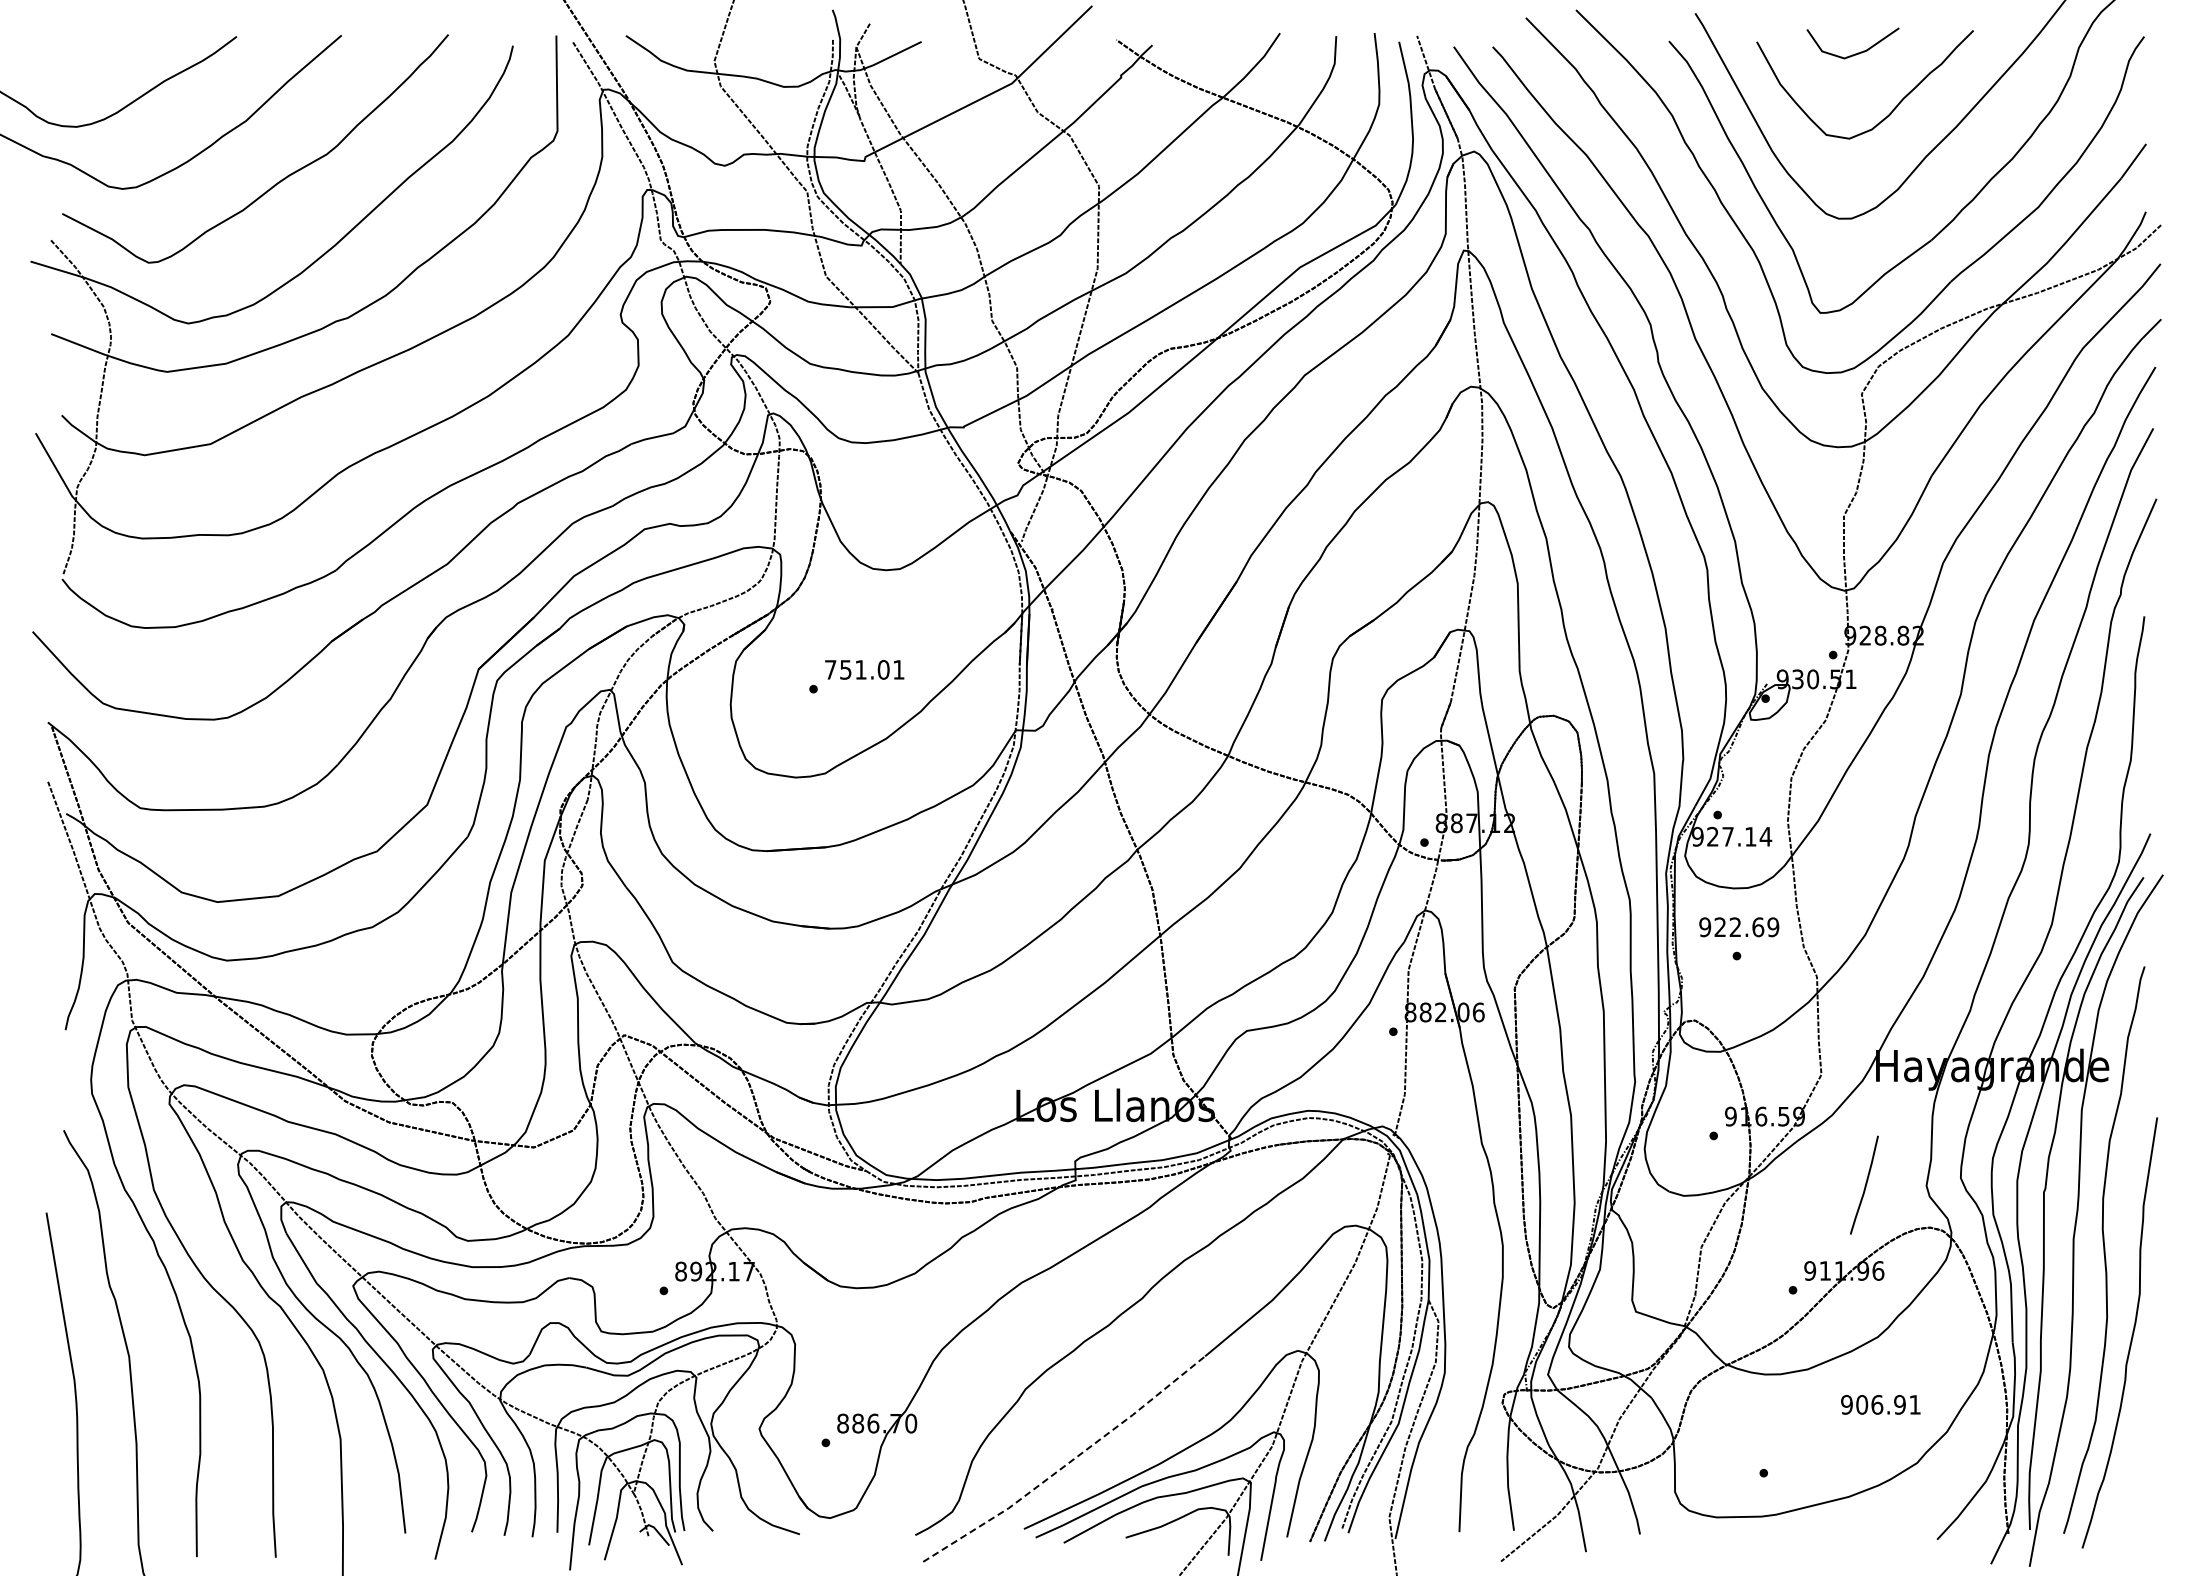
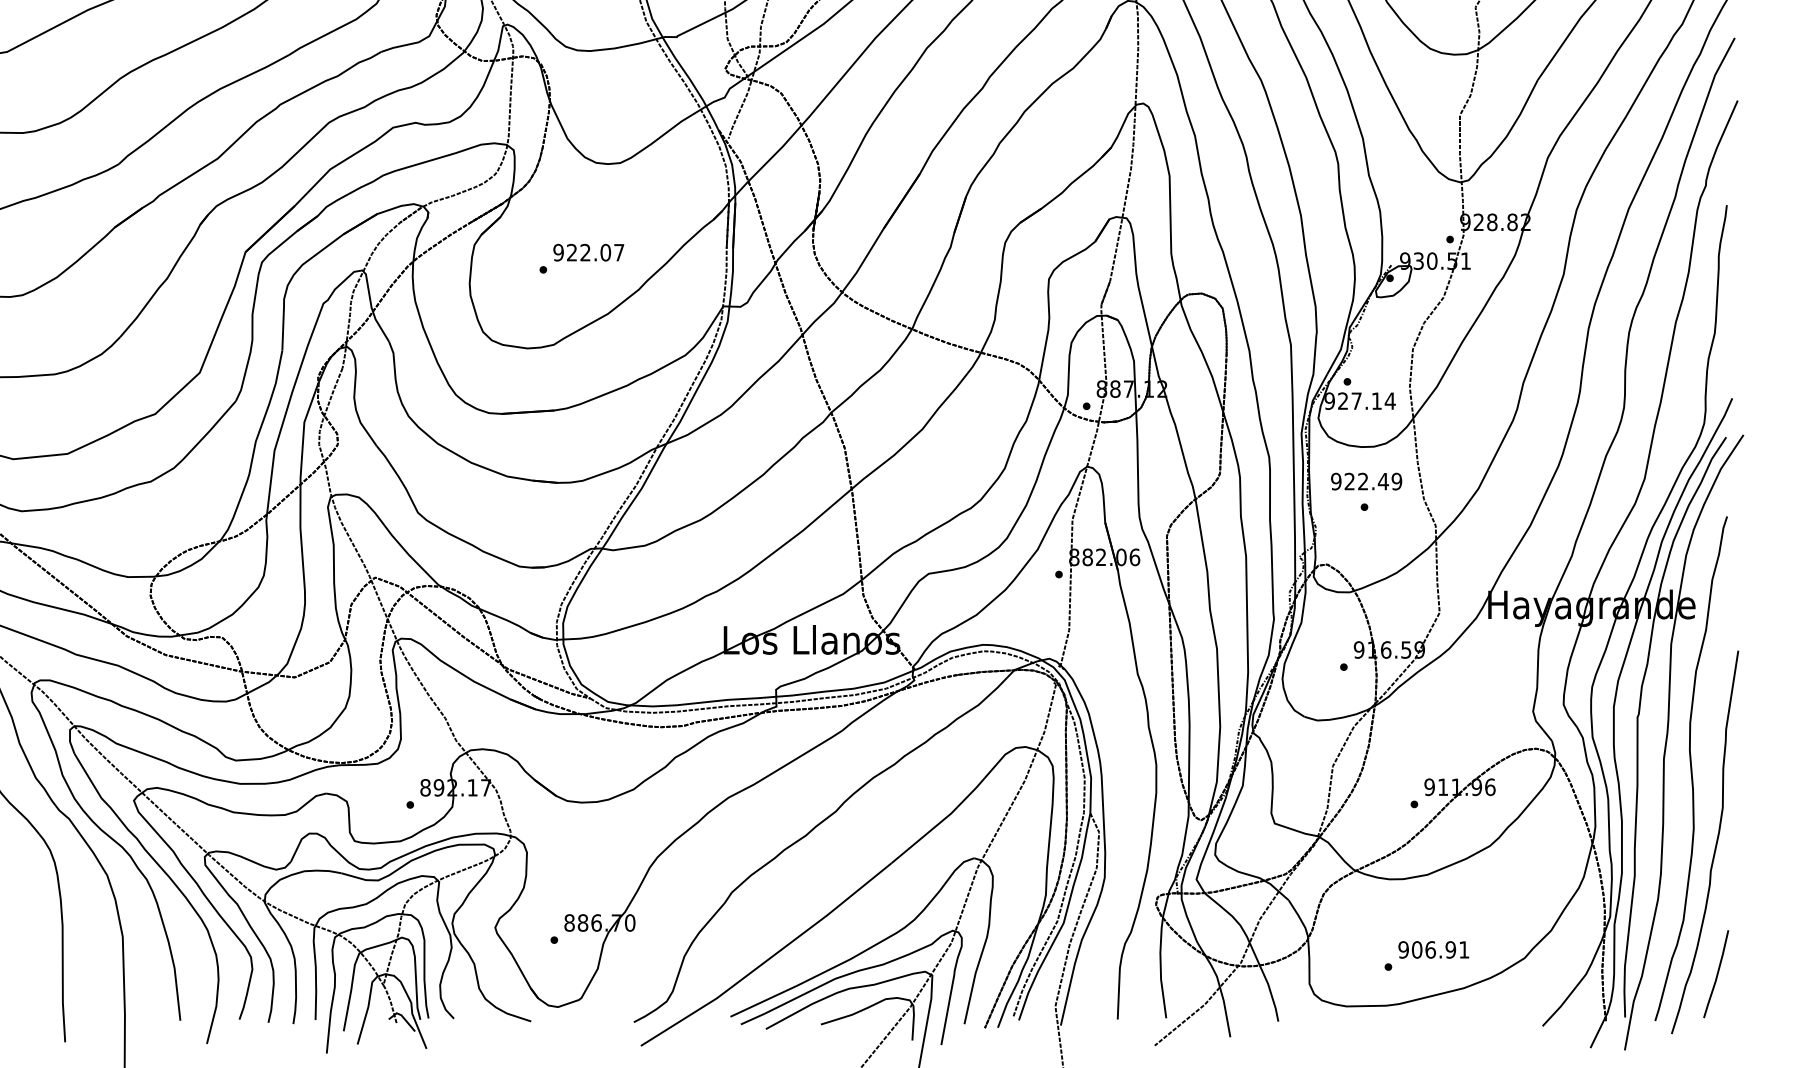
text: (864, 669) -> (588, 252), 751.01 -> 922.07
text: (1757, 927) -> (1382, 481), 922.69 -> 922.49
curve: (1865, 1184) -> (1717, 973), moved
text: (1880, 1404) -> (1433, 949), moved
line: (1068, 1463) -> (770, 958), dashed -> solid

